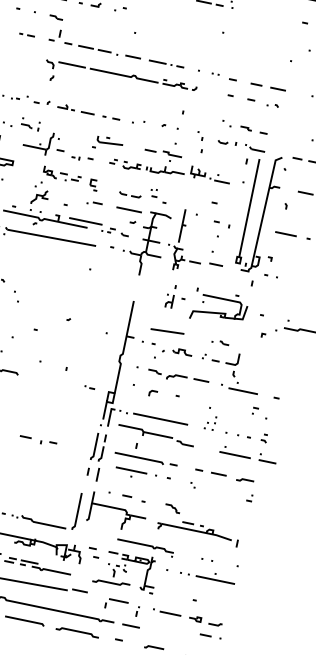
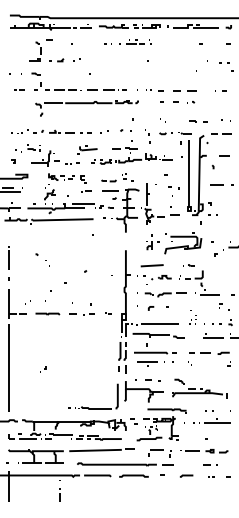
part: (253, 130) -> (198, 121), moved
part: (37, 440) -> (81, 314), moved
line: (211, 636) -> (210, 464), moved

